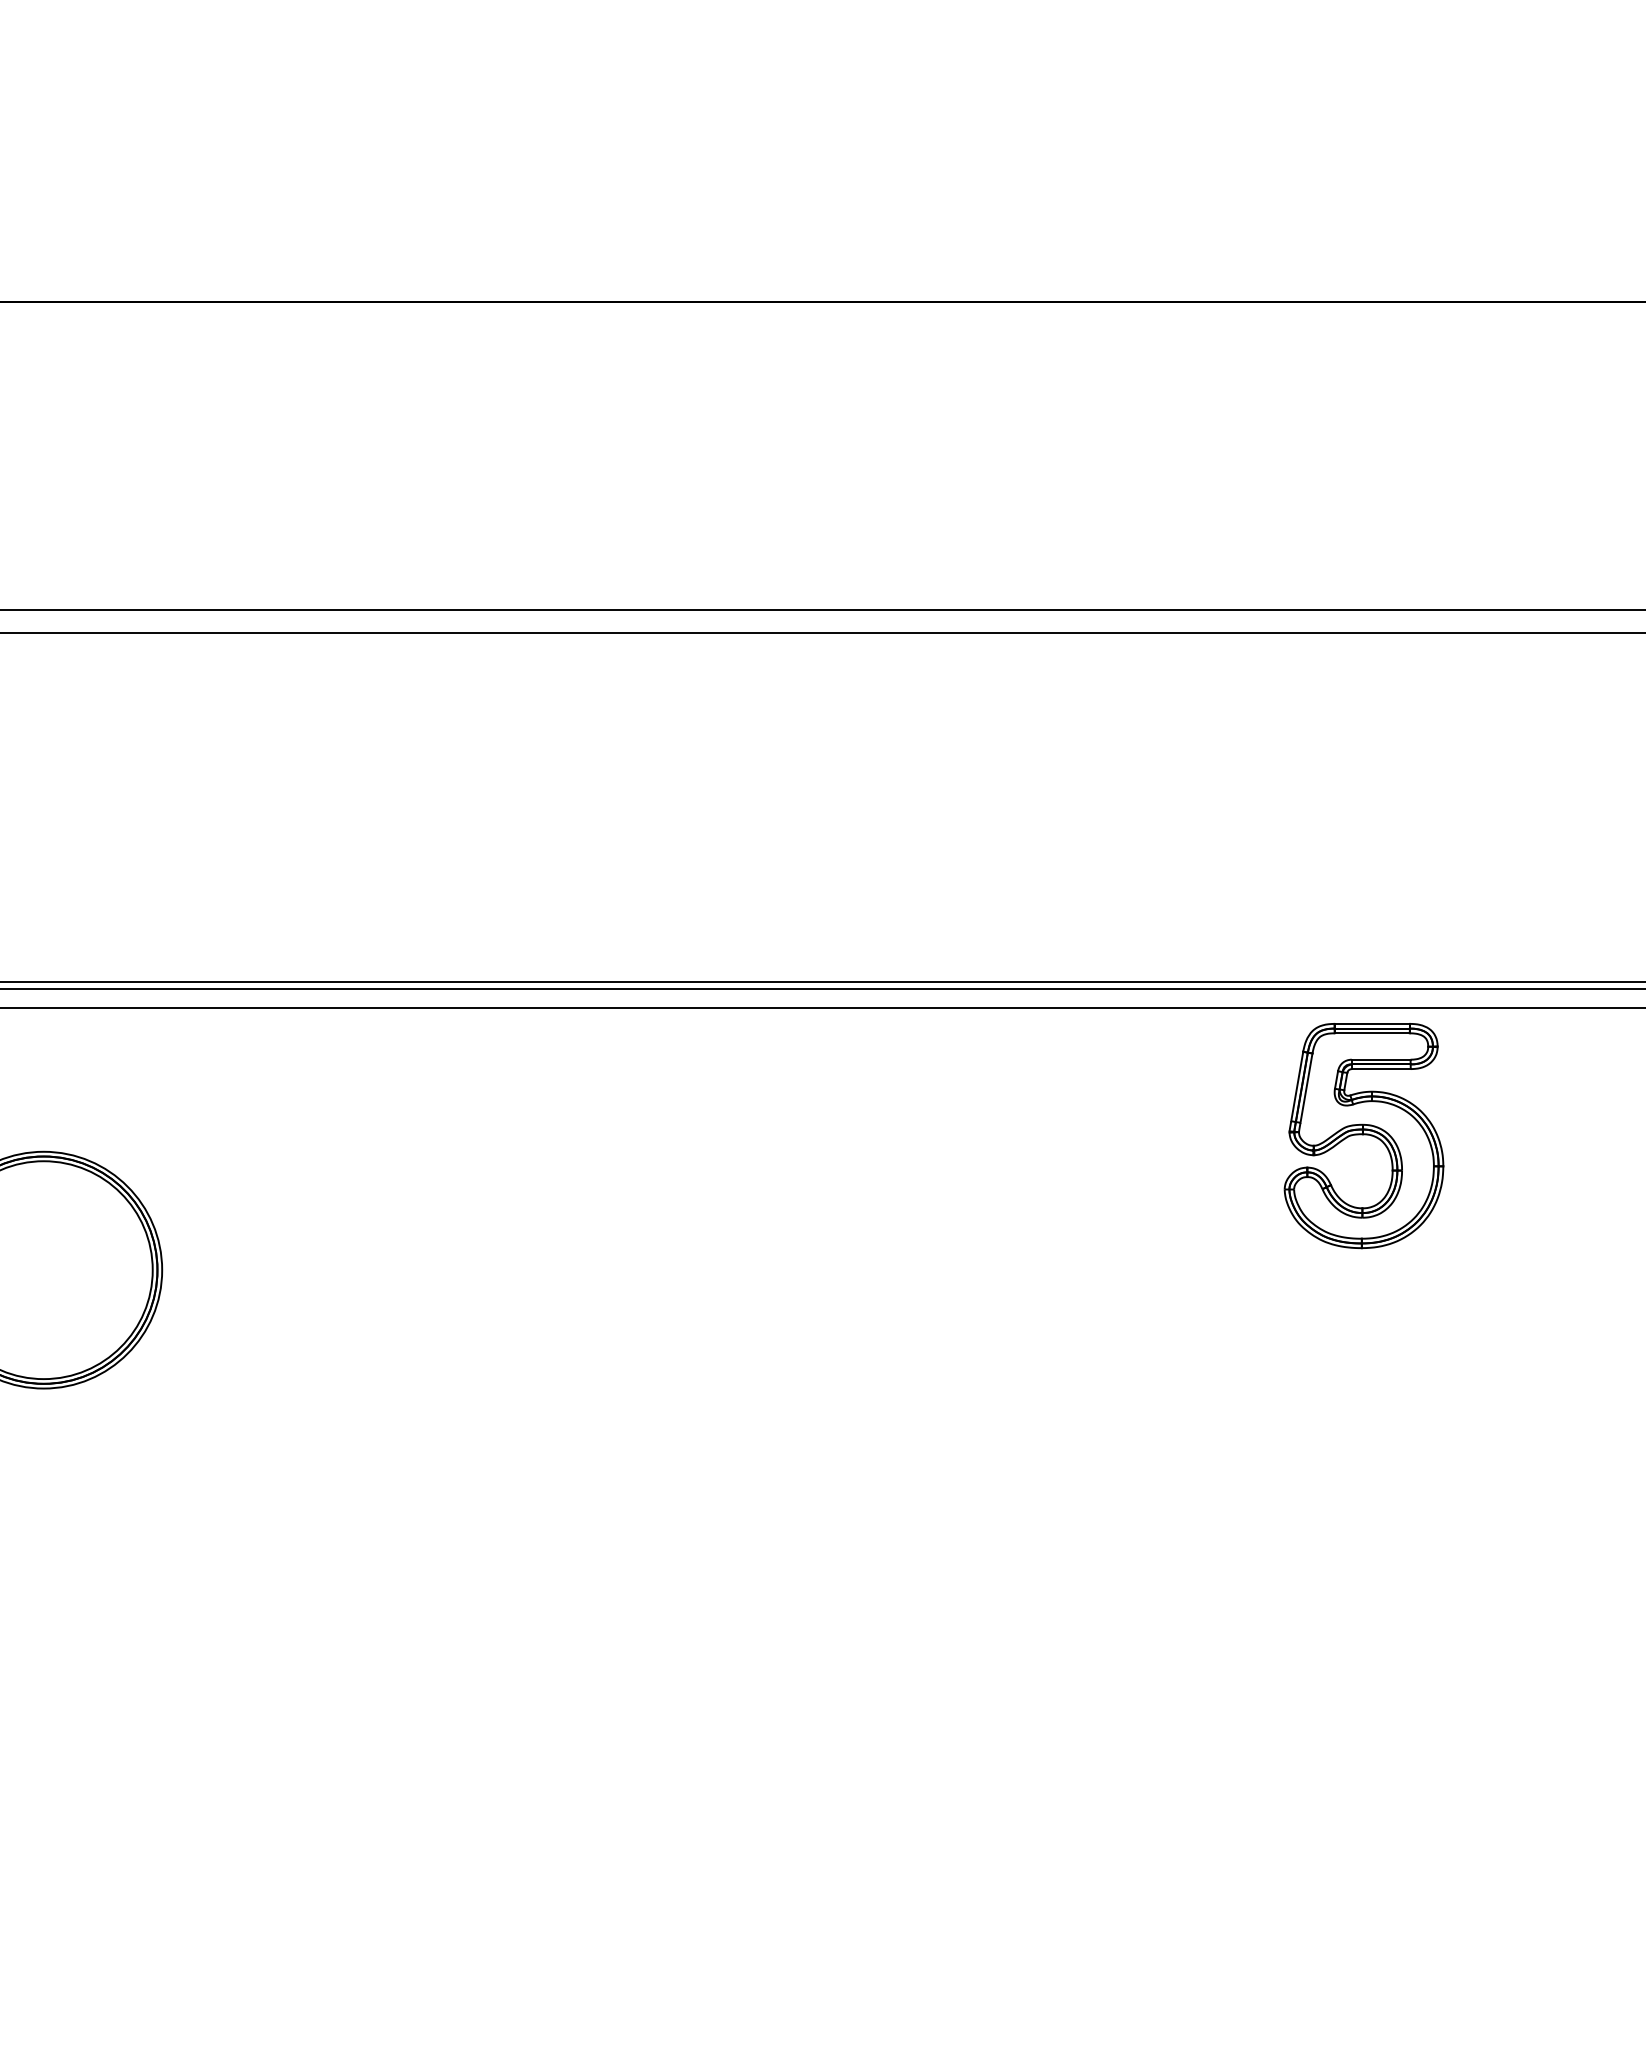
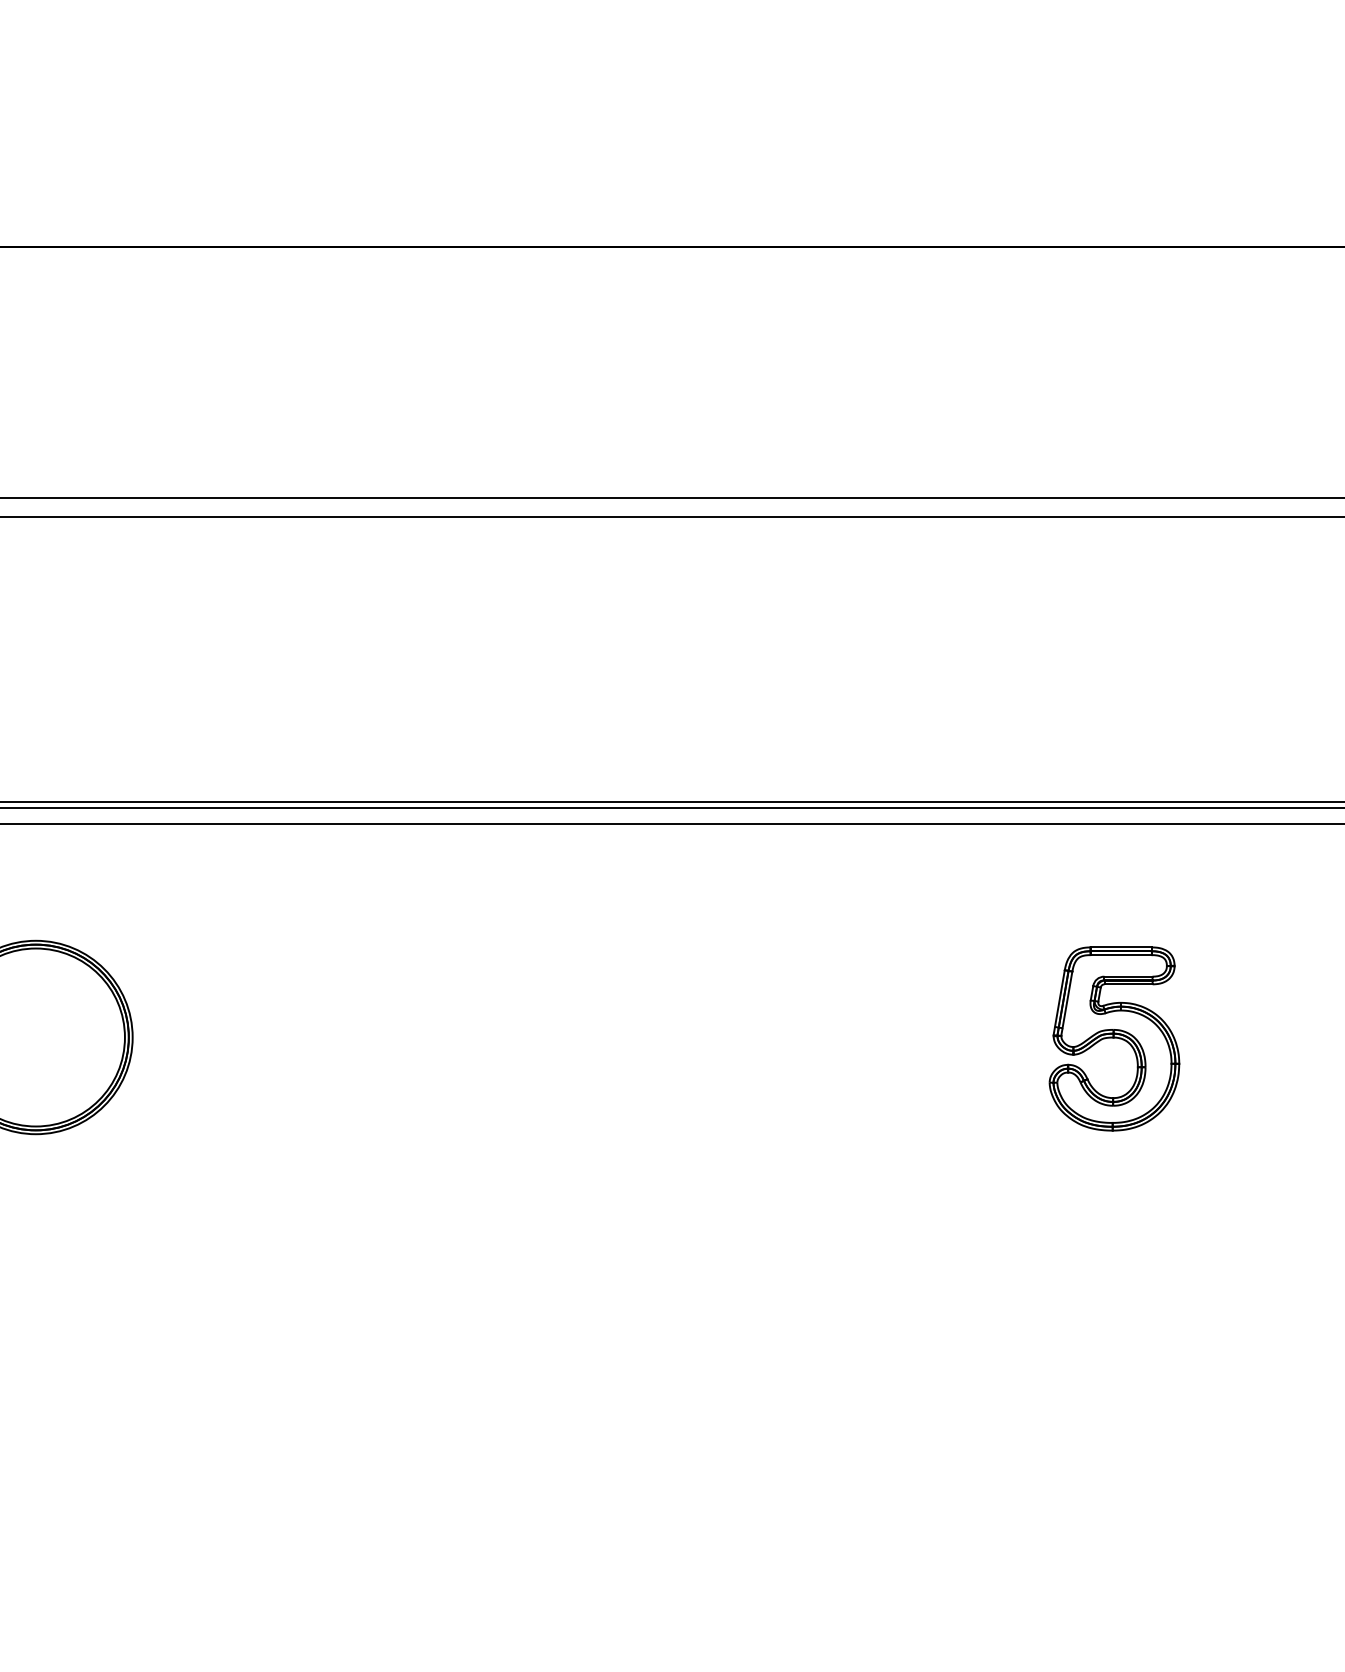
part: (1363, 1136) -> (1114, 1039), moved

